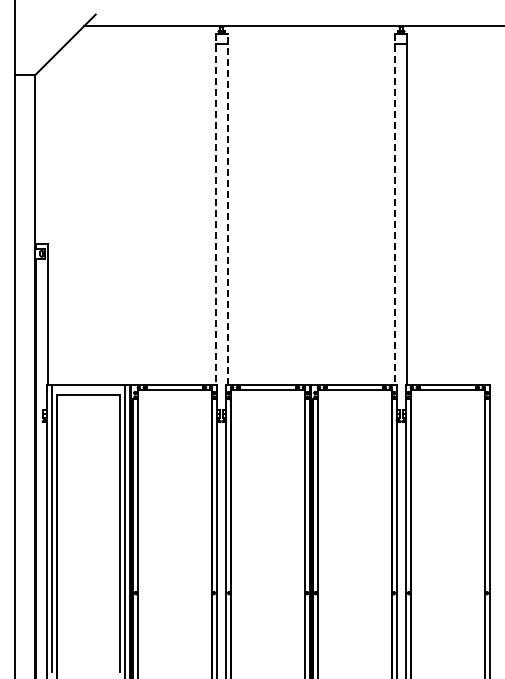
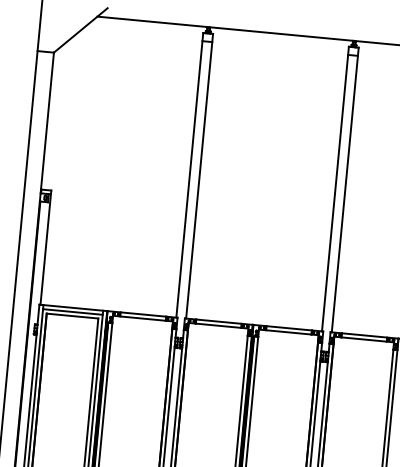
line: (215, 209) -> (189, 175), dashed -> solid
line: (227, 209) -> (199, 176), dashed -> solid
line: (395, 209) -> (335, 189), dashed -> solid
line: (88, 390) -> (73, 312), added

